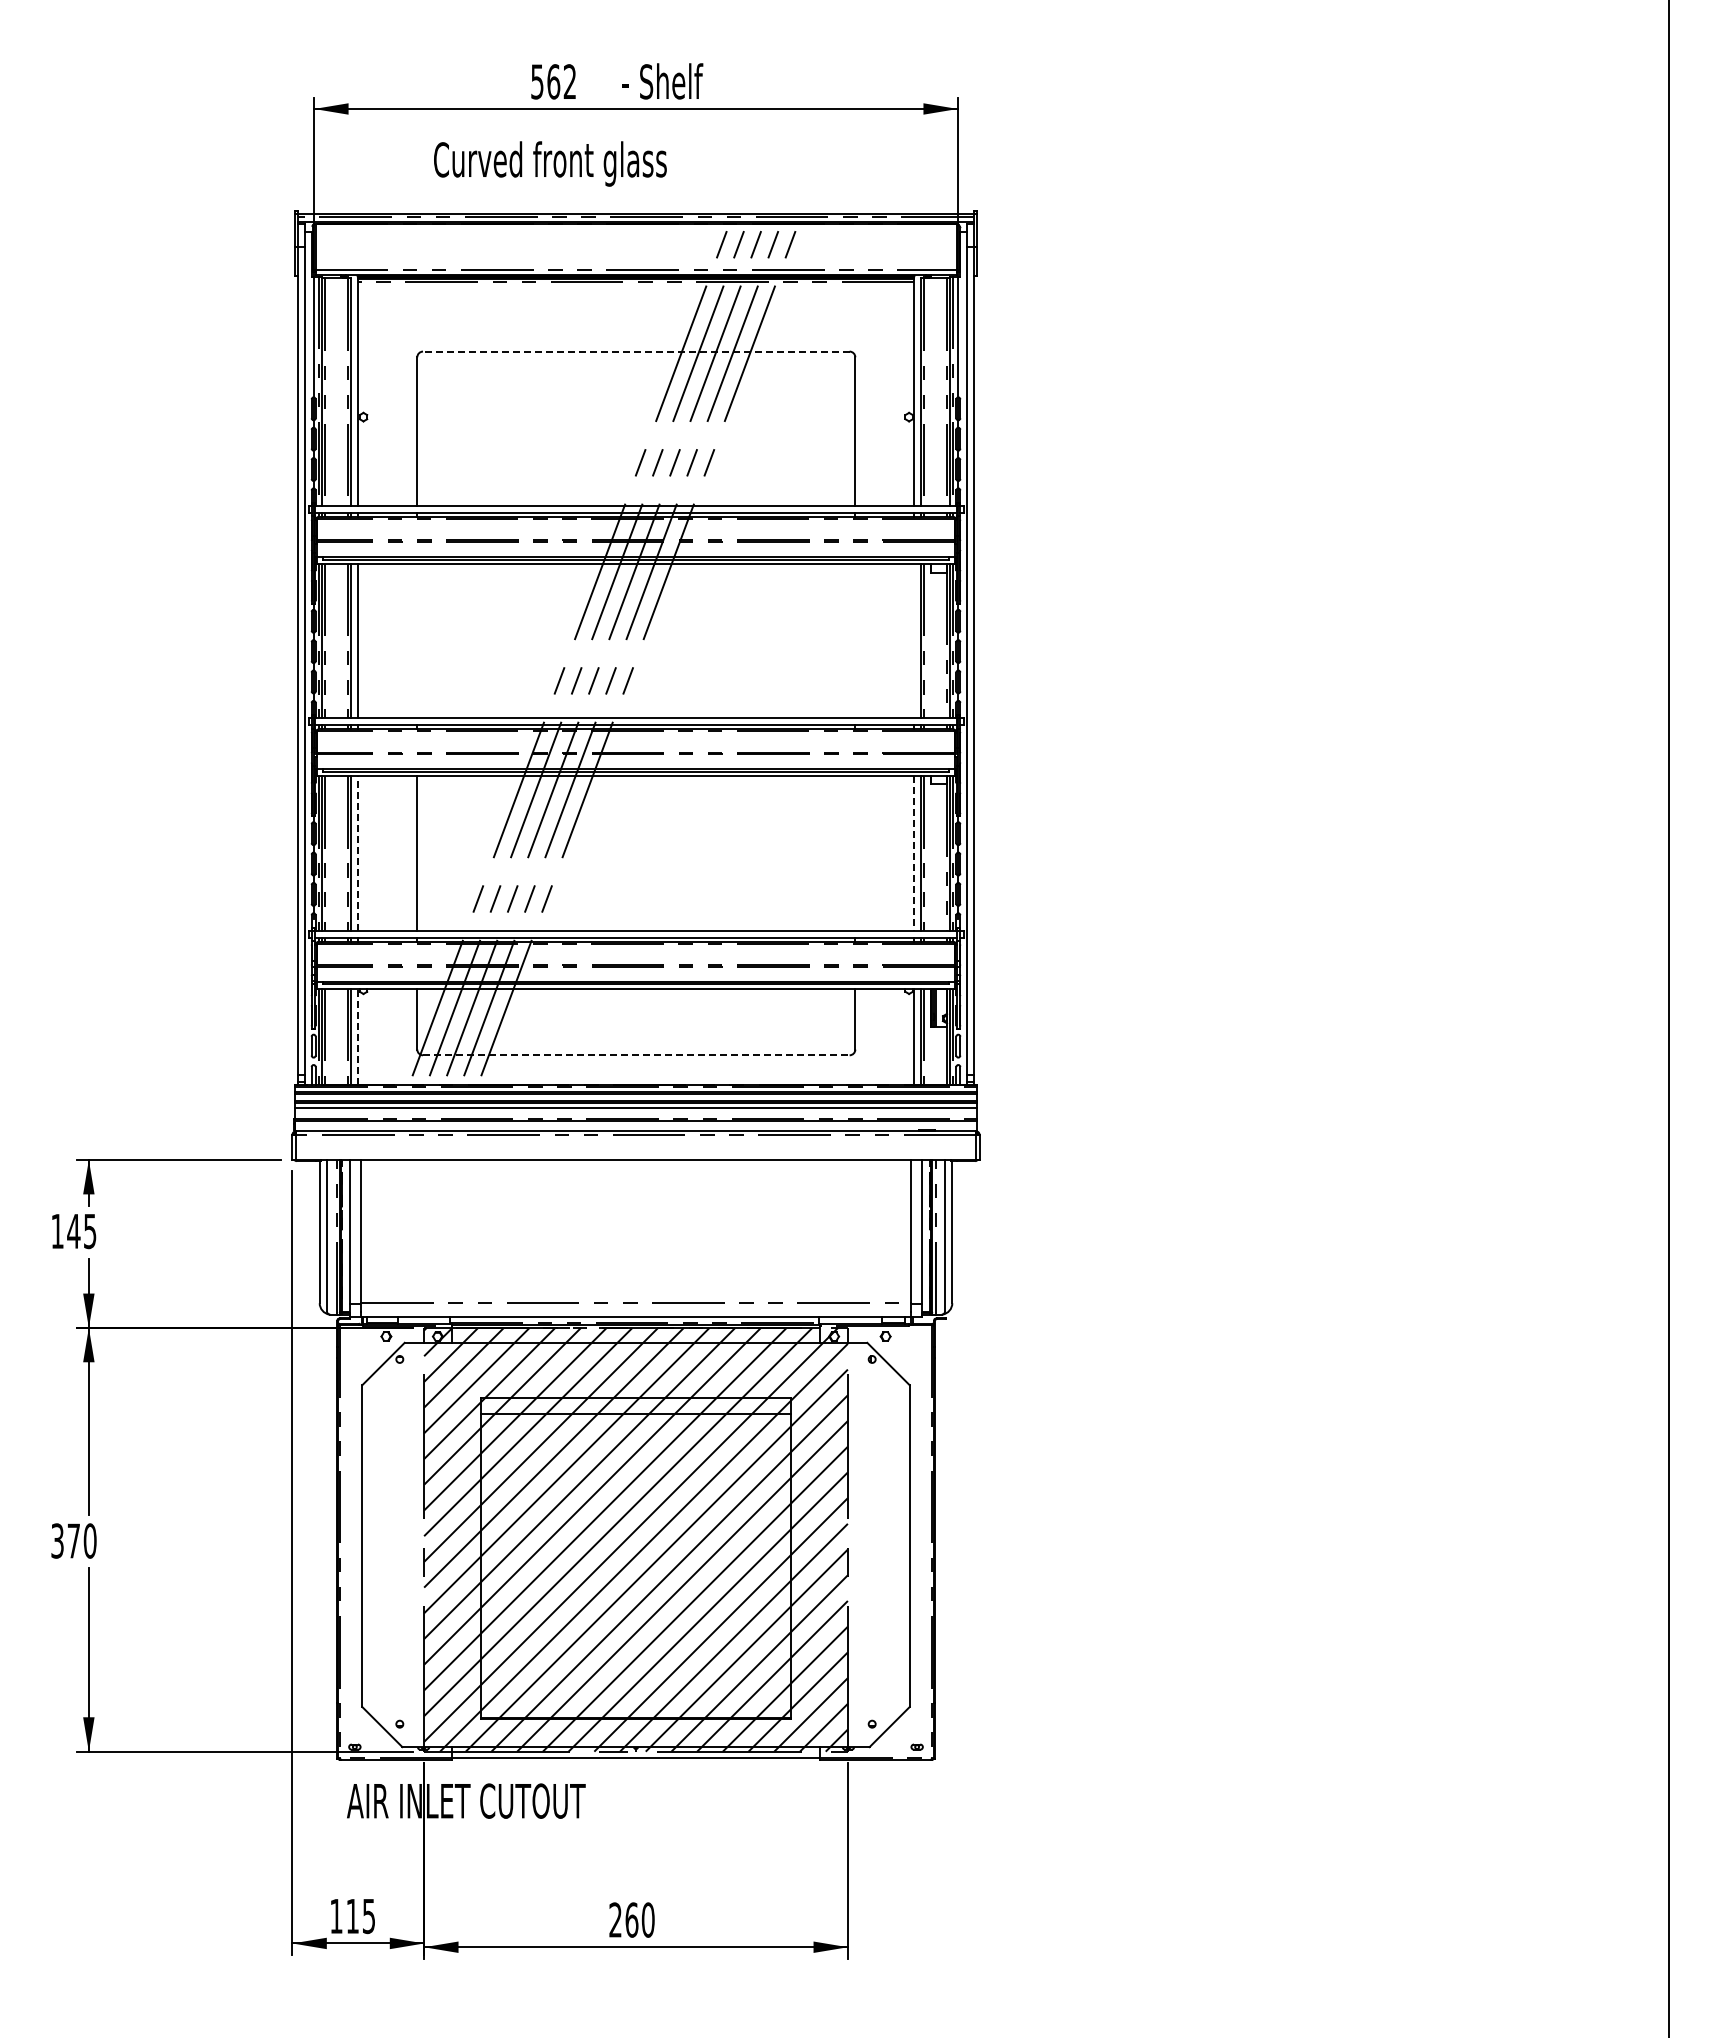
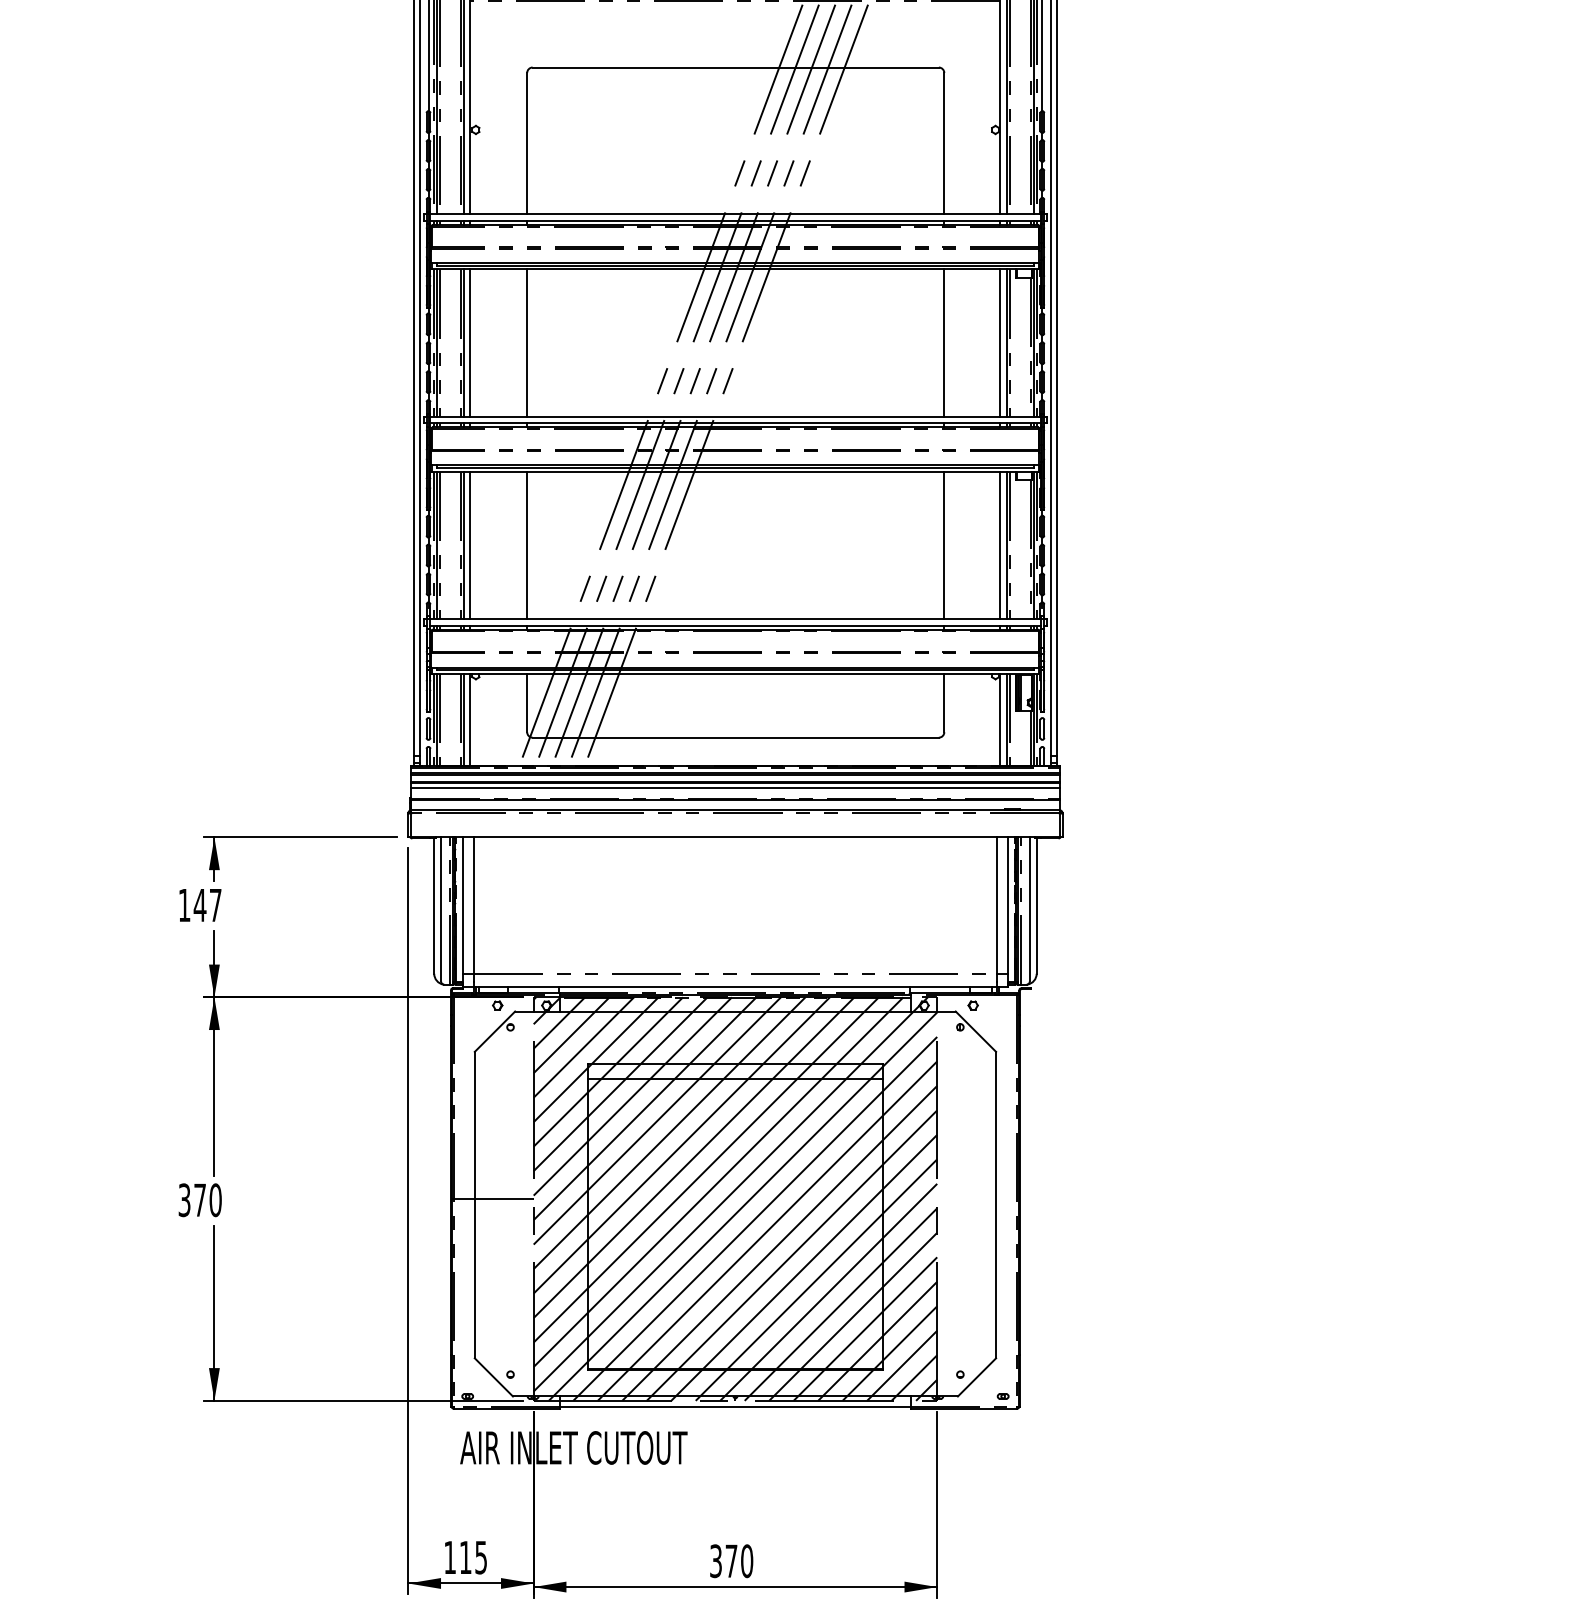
line: (635, 351) -> (734, 67), dashed -> solid
line: (417, 640) -> (527, 342), added
line: (855, 640) -> (944, 342), added
line: (914, 640) -> (1000, 342), added
line: (357, 852) -> (470, 544), dashed -> solid
line: (855, 853) -> (944, 545), added
line: (914, 853) -> (1000, 545), dashed -> solid
line: (357, 1036) -> (470, 719), dashed -> solid
line: (636, 1055) -> (735, 737), dashed -> solid
text: (90, 1231) -> (215, 905), 145 -> 147
line: (380, 1539) -> (492, 1198), added
text: (623, 1919) -> (723, 1560), 260 -> 370

